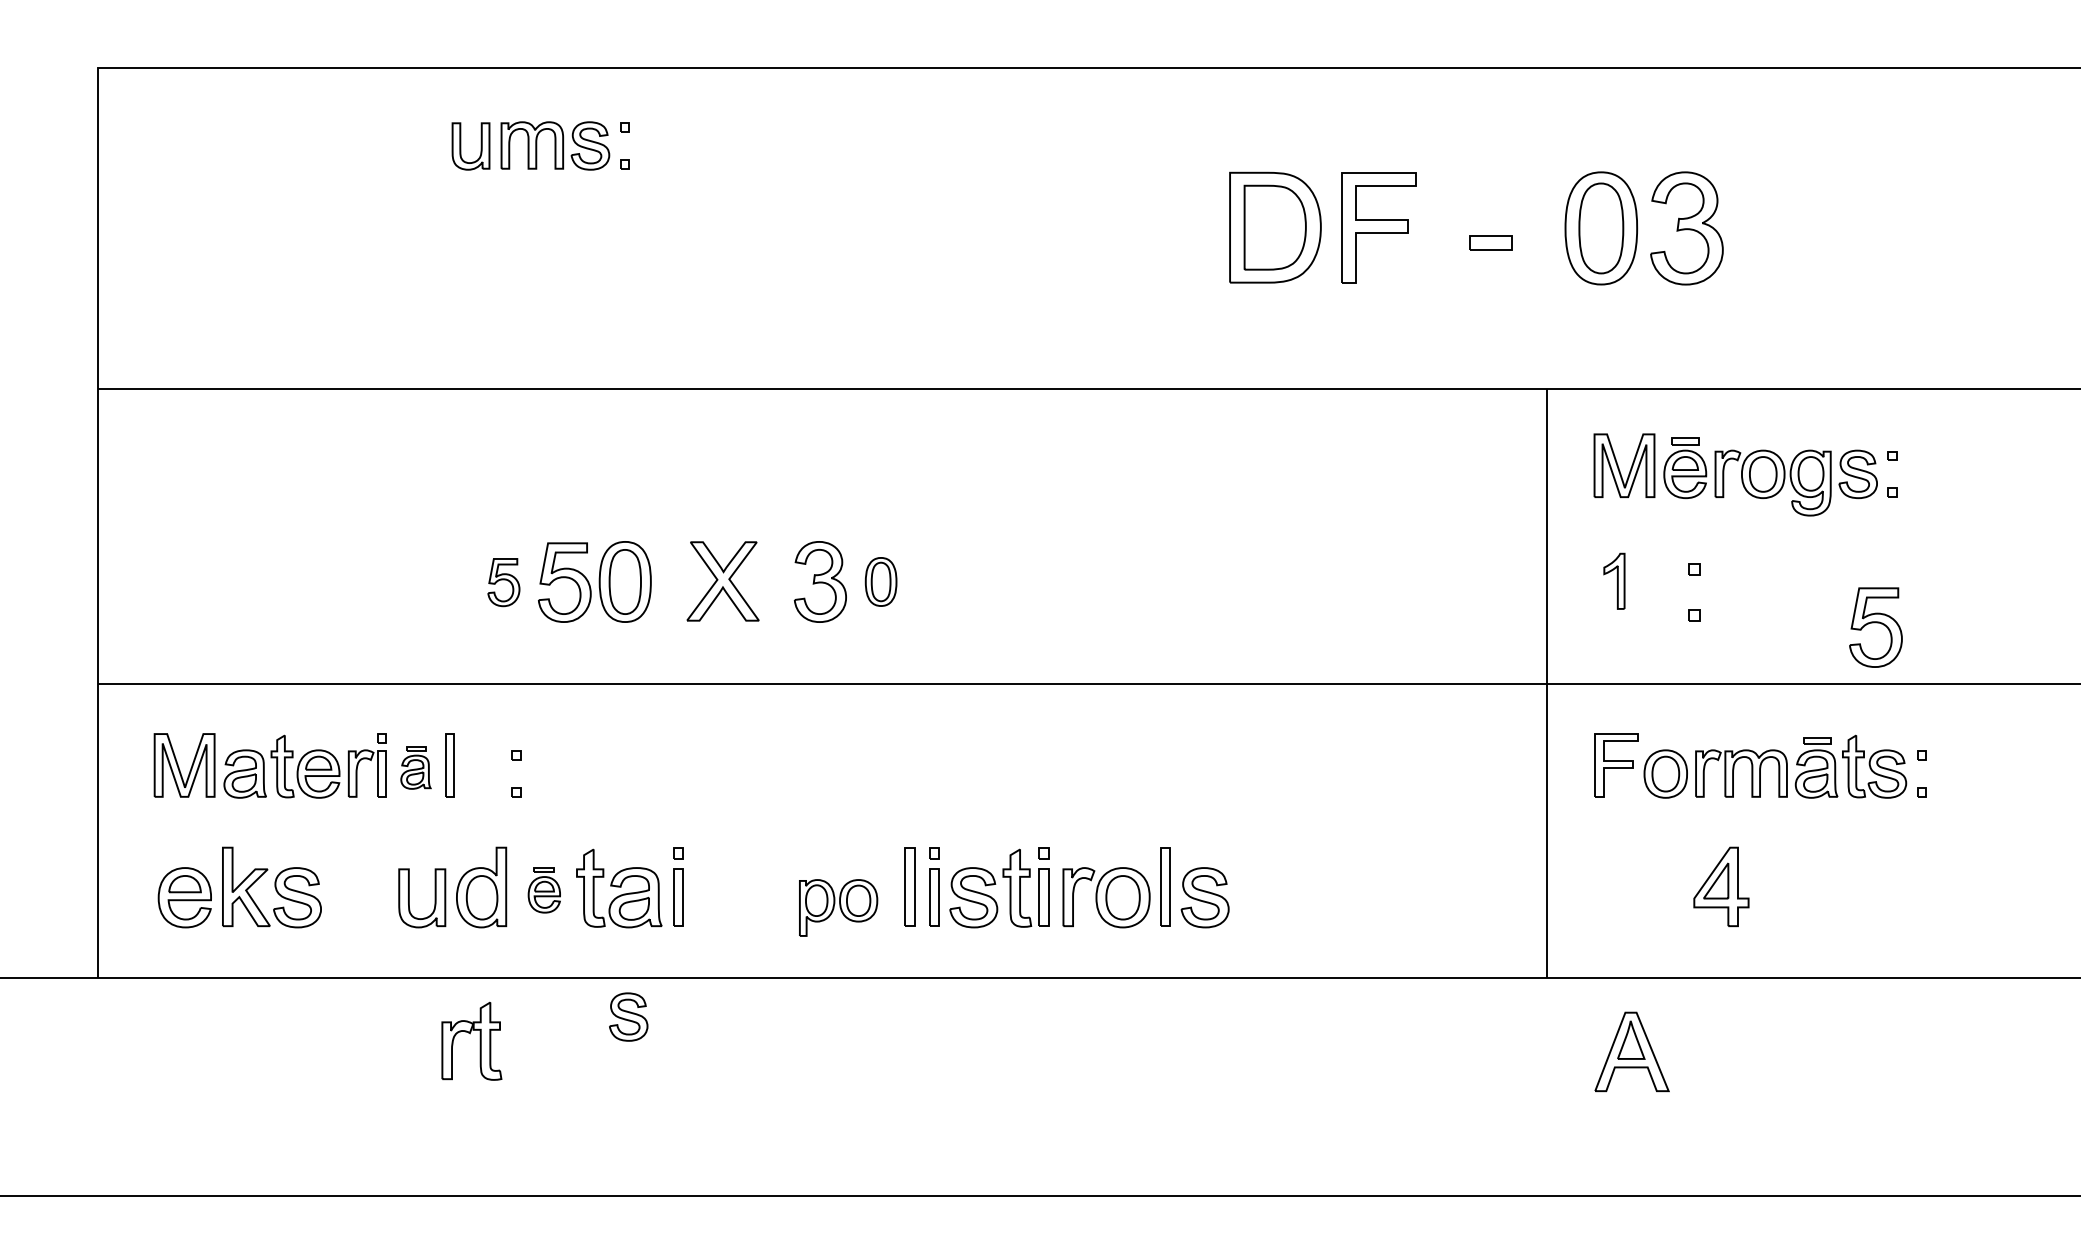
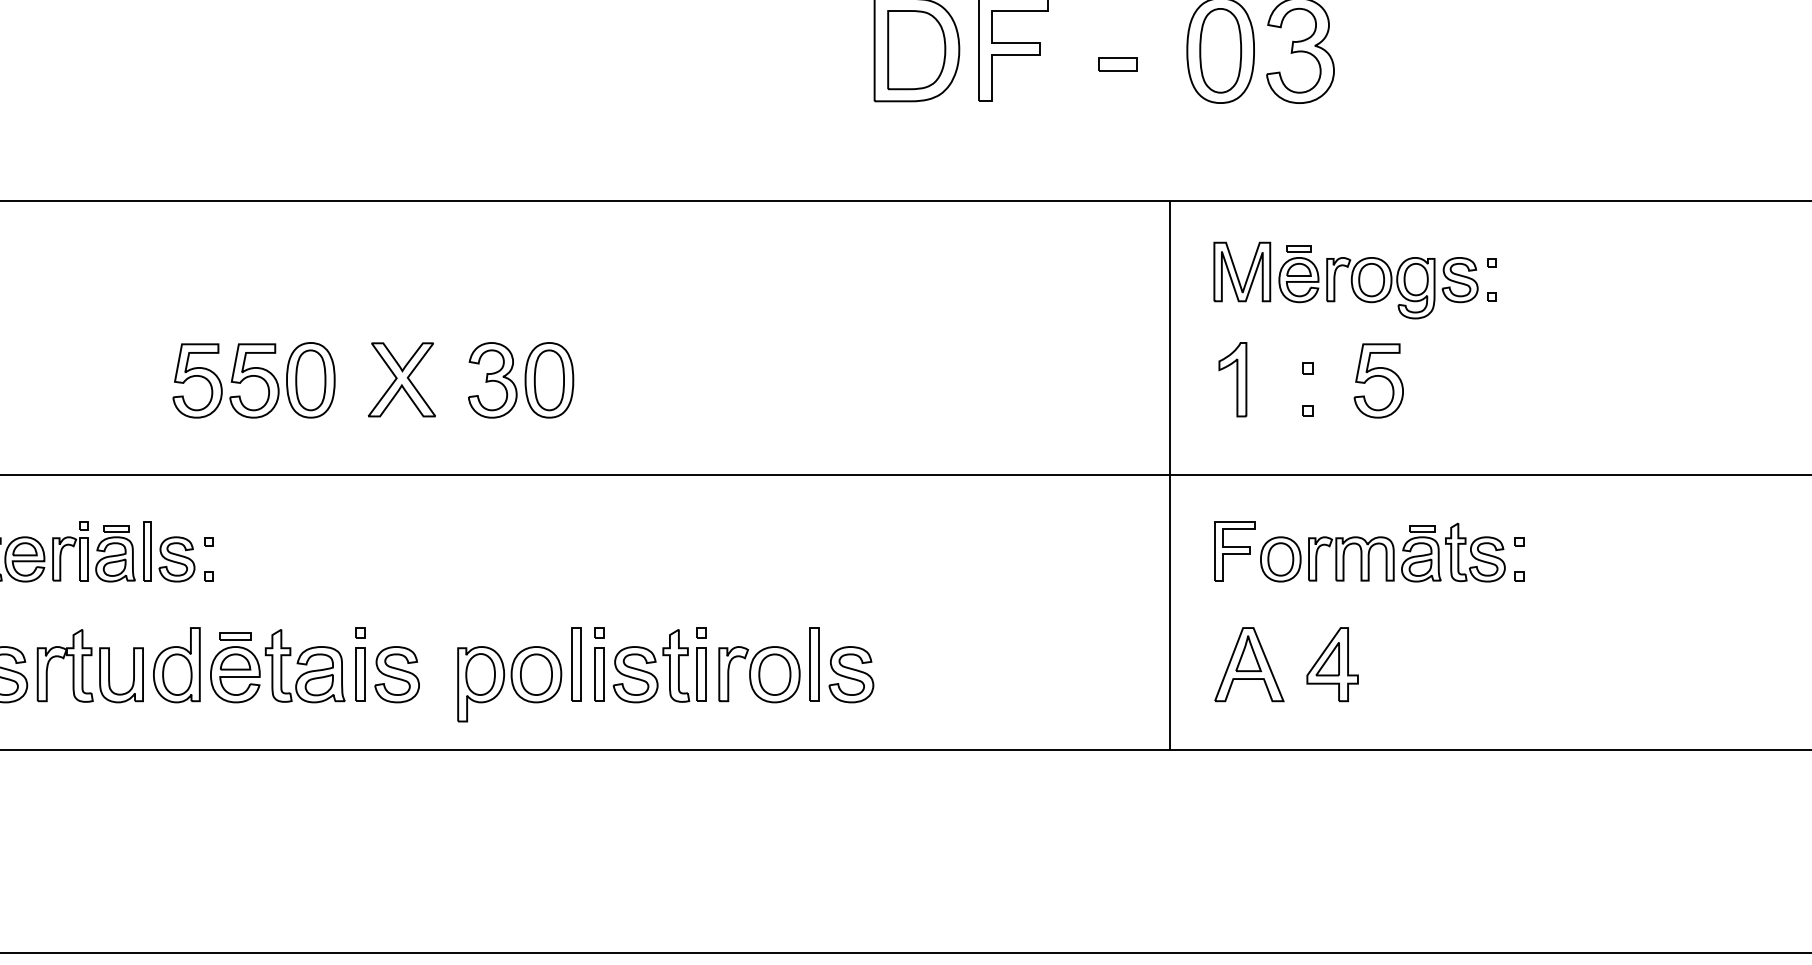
part: (880, 581) -> (548, 379), size x1.67
part: (1614, 581) -> (1232, 379), size x1.43
part: (503, 582) -> (197, 380), size x1.67
part: (1875, 627) -> (1378, 380), moved
part: (415, 767) -> (115, 553), size x1.43
part: (544, 890) -> (235, 667), size x1.67
part: (717, 897) -> (396, 674), added
part: (838, 907) -> (509, 683), size x1.43
part: (628, 1016) -> (176, 558), moved
part: (470, 1034) -> (63, 659), moved
part: (1631, 1051) -> (1248, 664), moved

